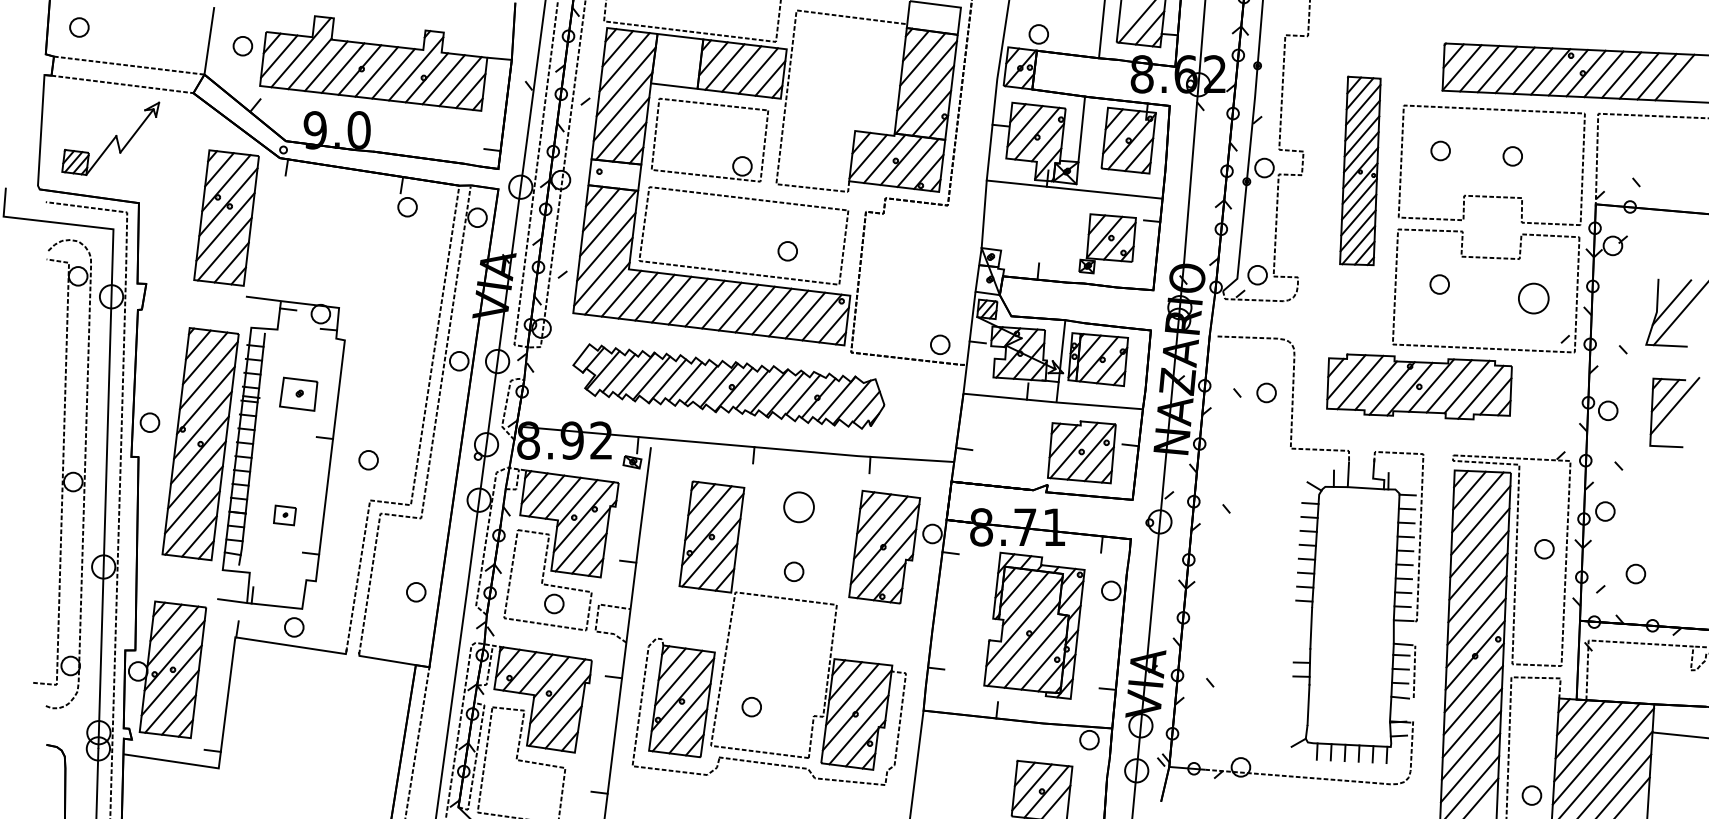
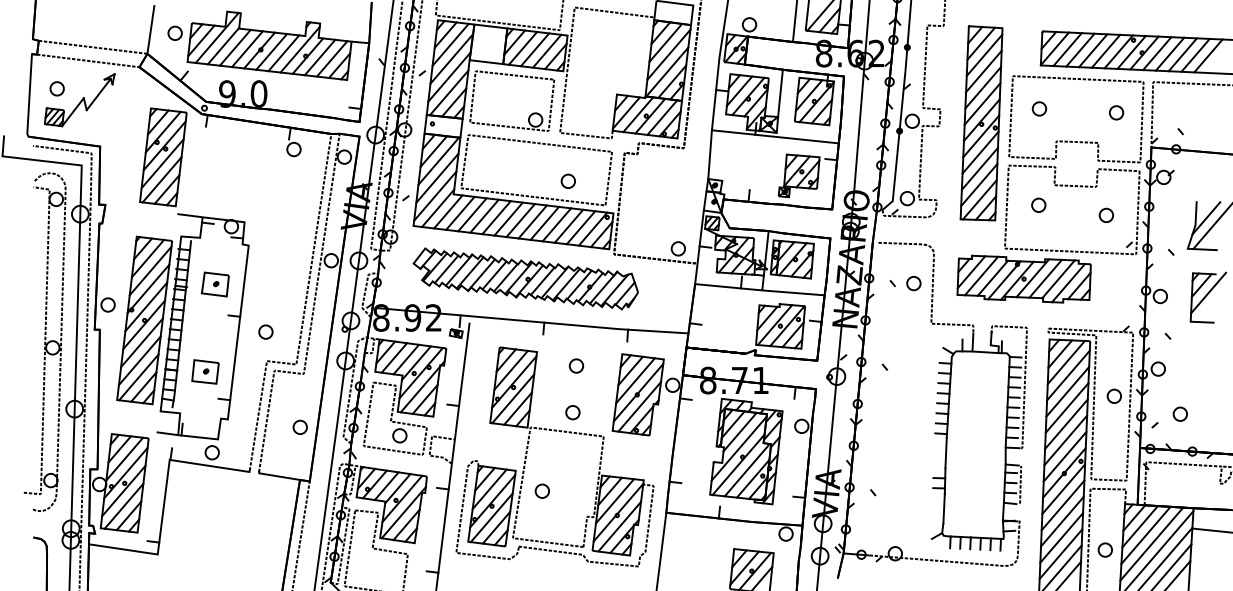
part: (78, 27) -> (56, 88), moved
part: (1512, 155) -> (1116, 112), moved
part: (1360, 171) -> (981, 123), size x1.43
part: (1532, 298) -> (1105, 215), size x0.62
part: (799, 506) -> (576, 365), size x0.62
part: (284, 514) -> (205, 371), size x1.67
part: (750, 706) -> (541, 490), moved
part: (1530, 794) -> (1104, 549), moved

